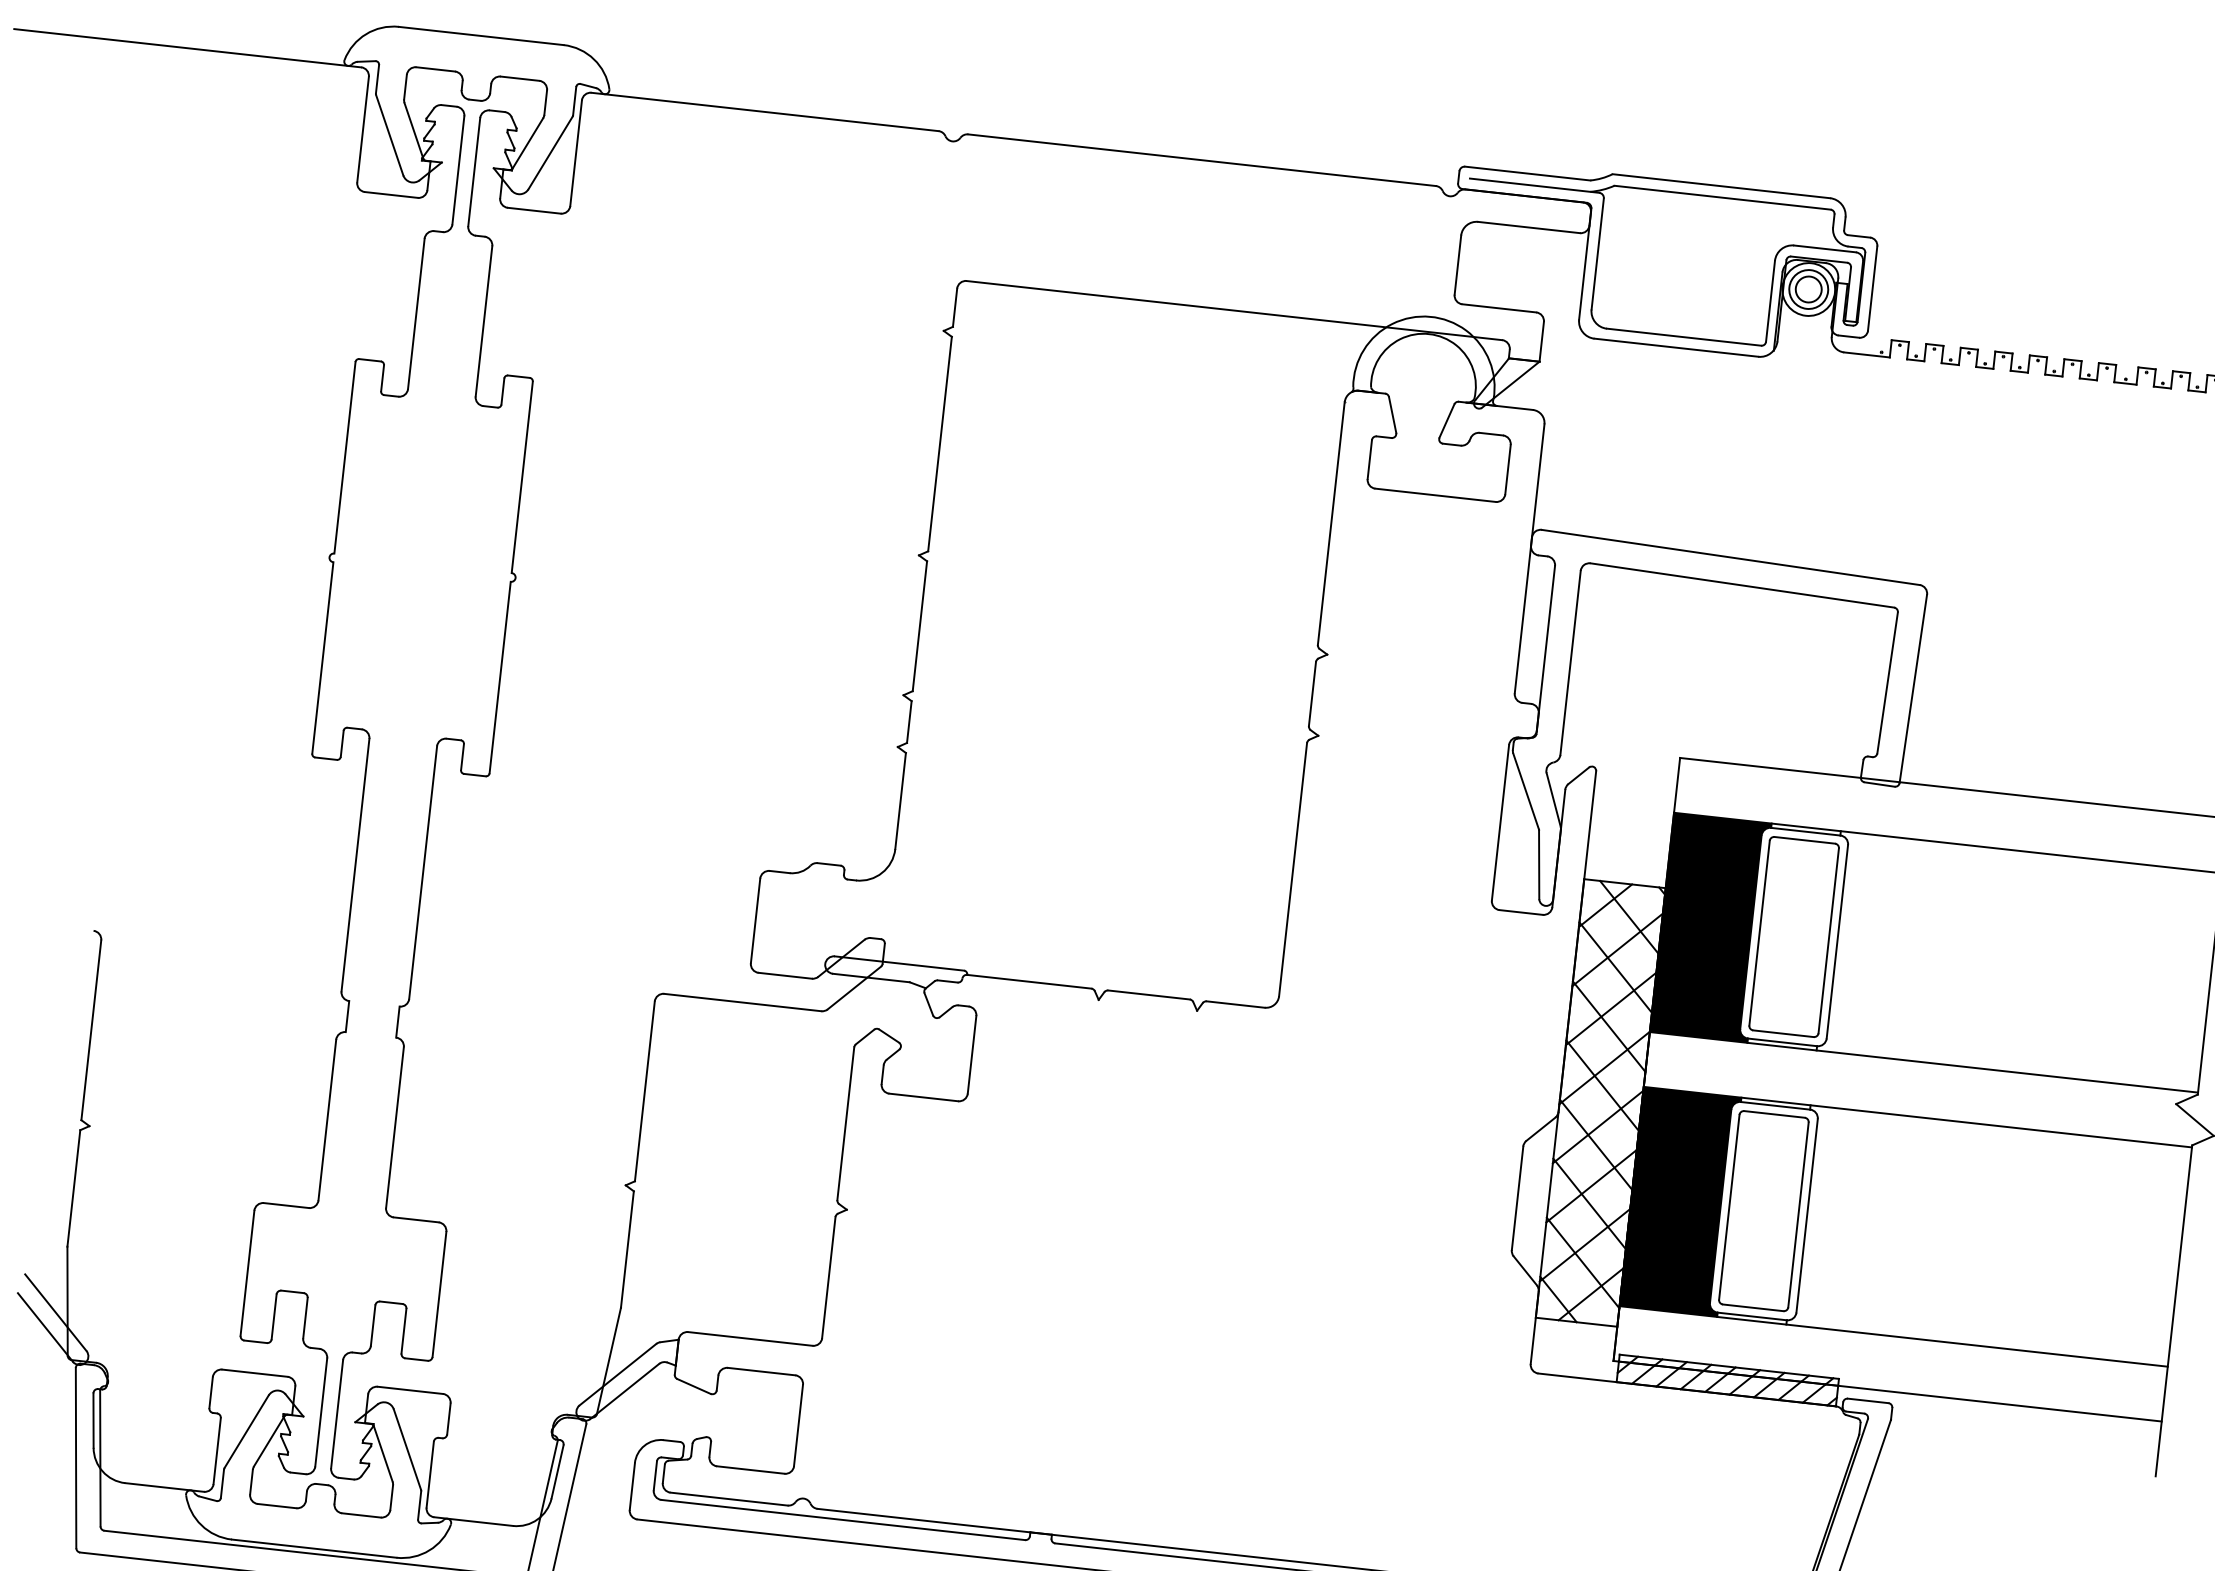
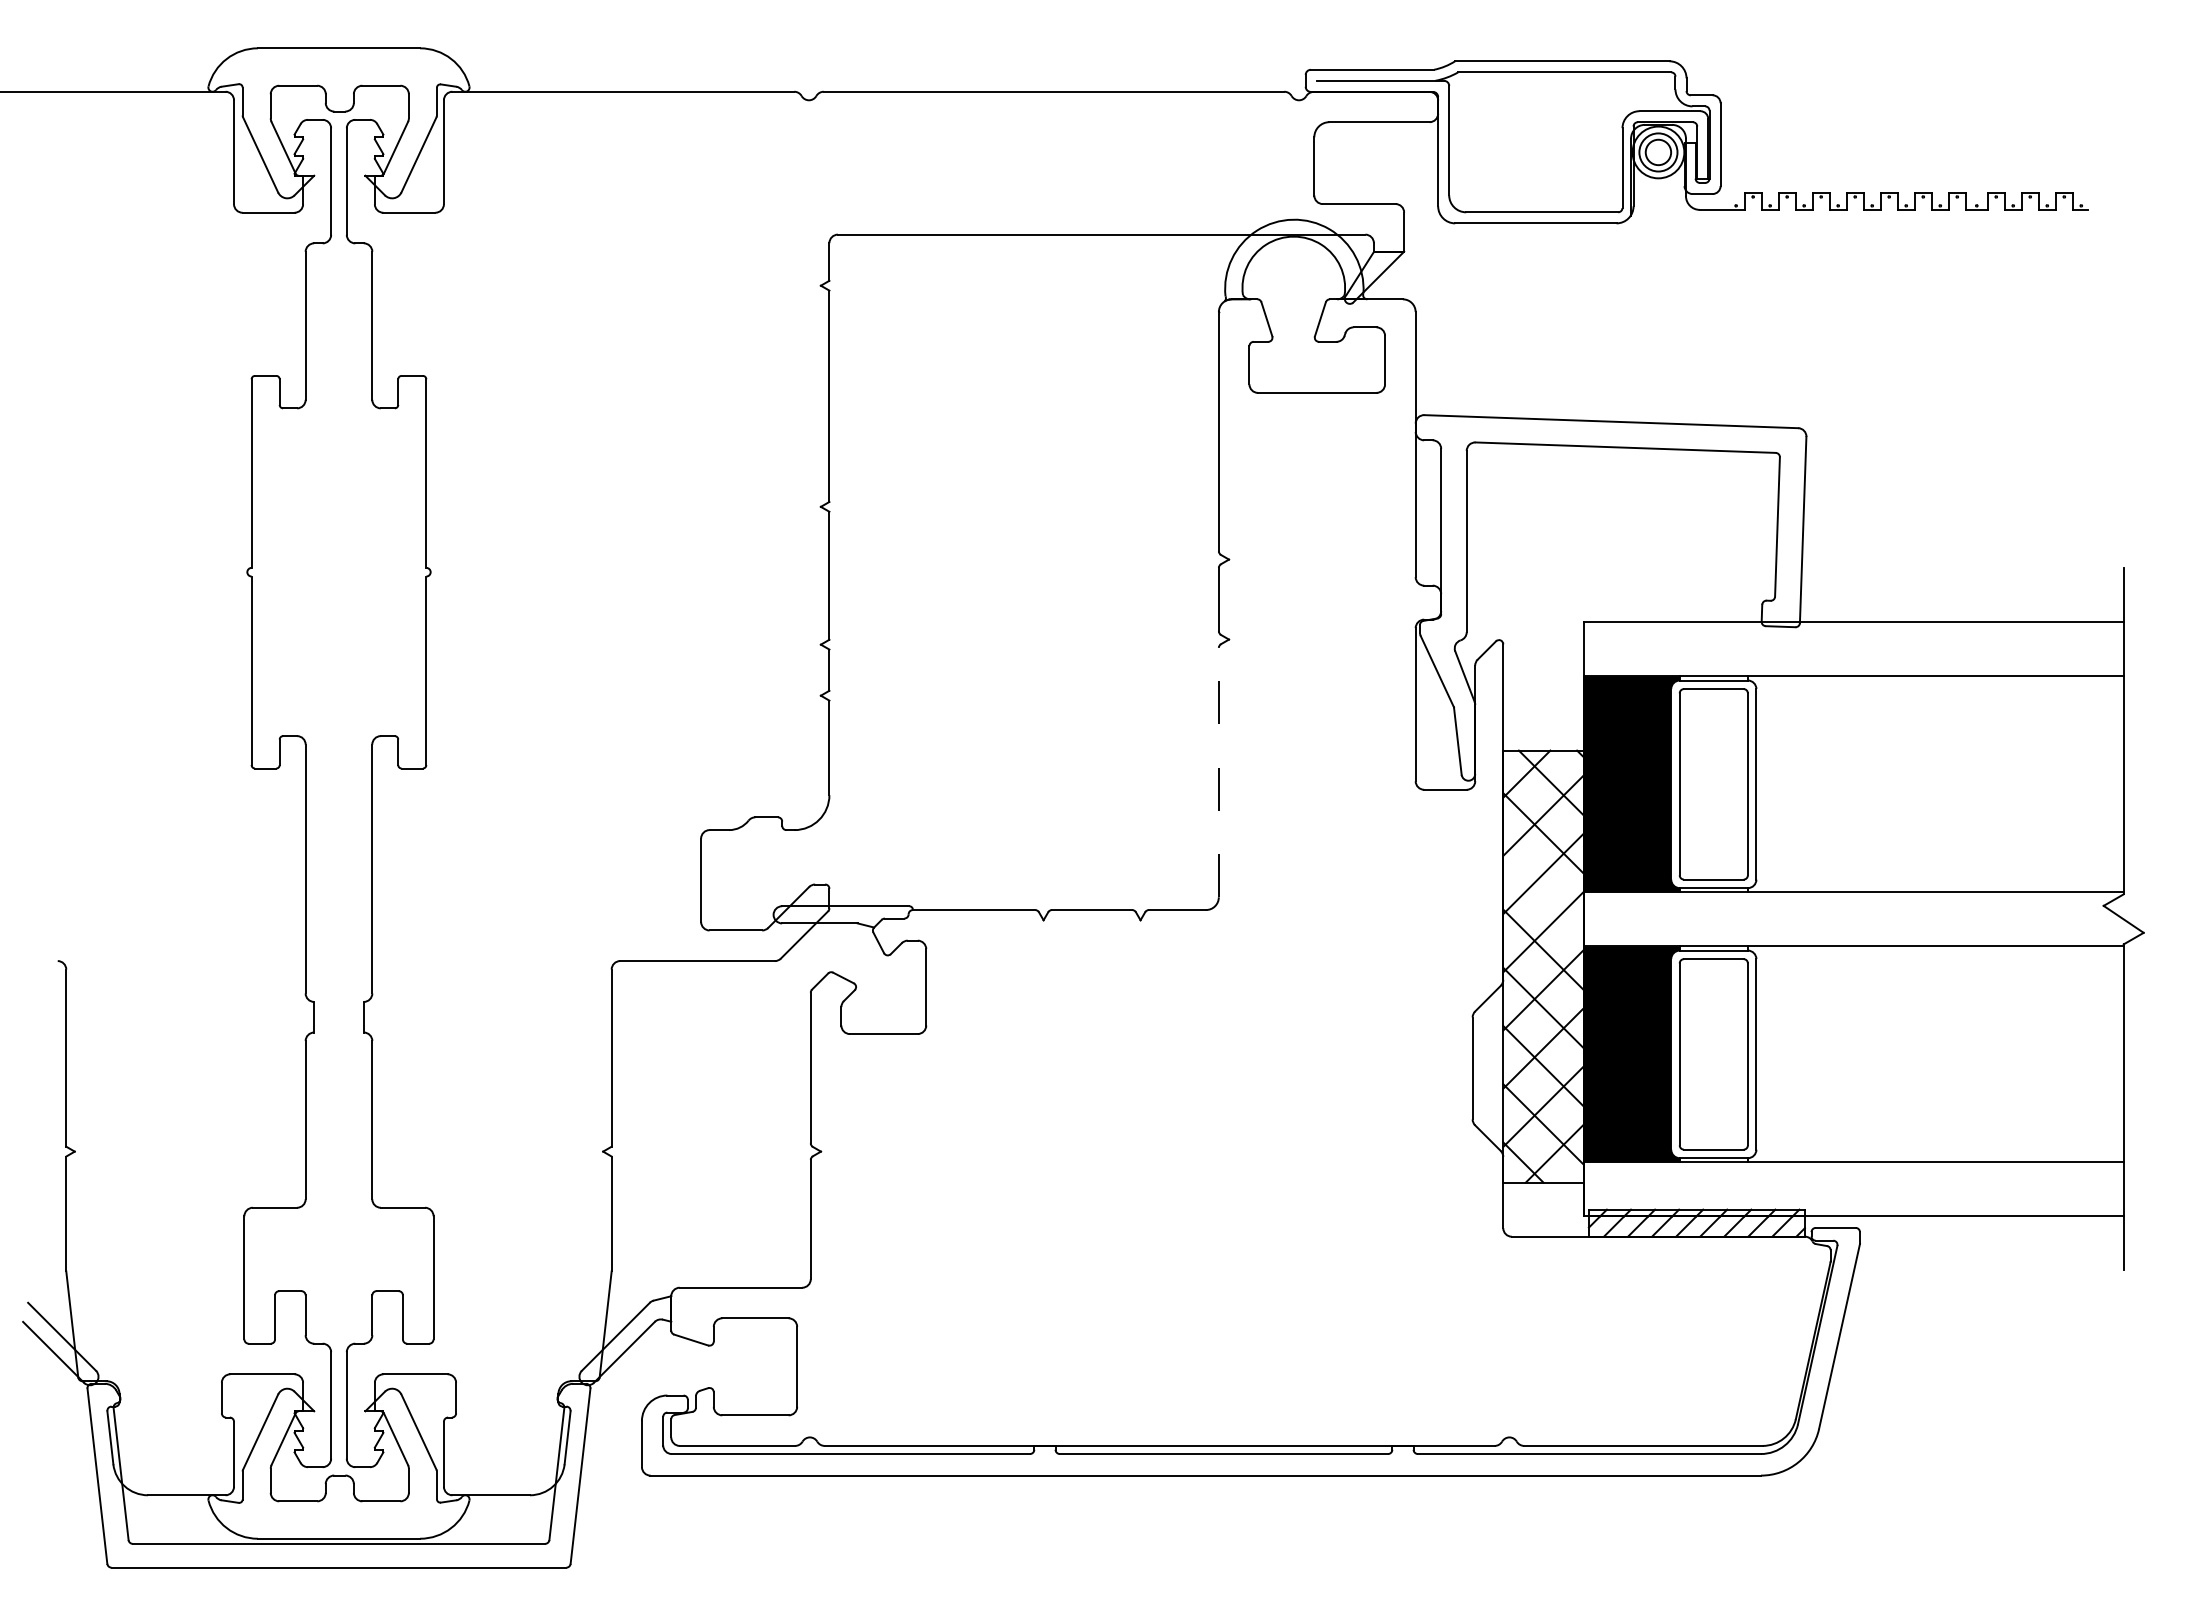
line: (1292, 869) -> (1218, 772), solid -> dashed
line: (1609, 1026) -> (1543, 891), removed

